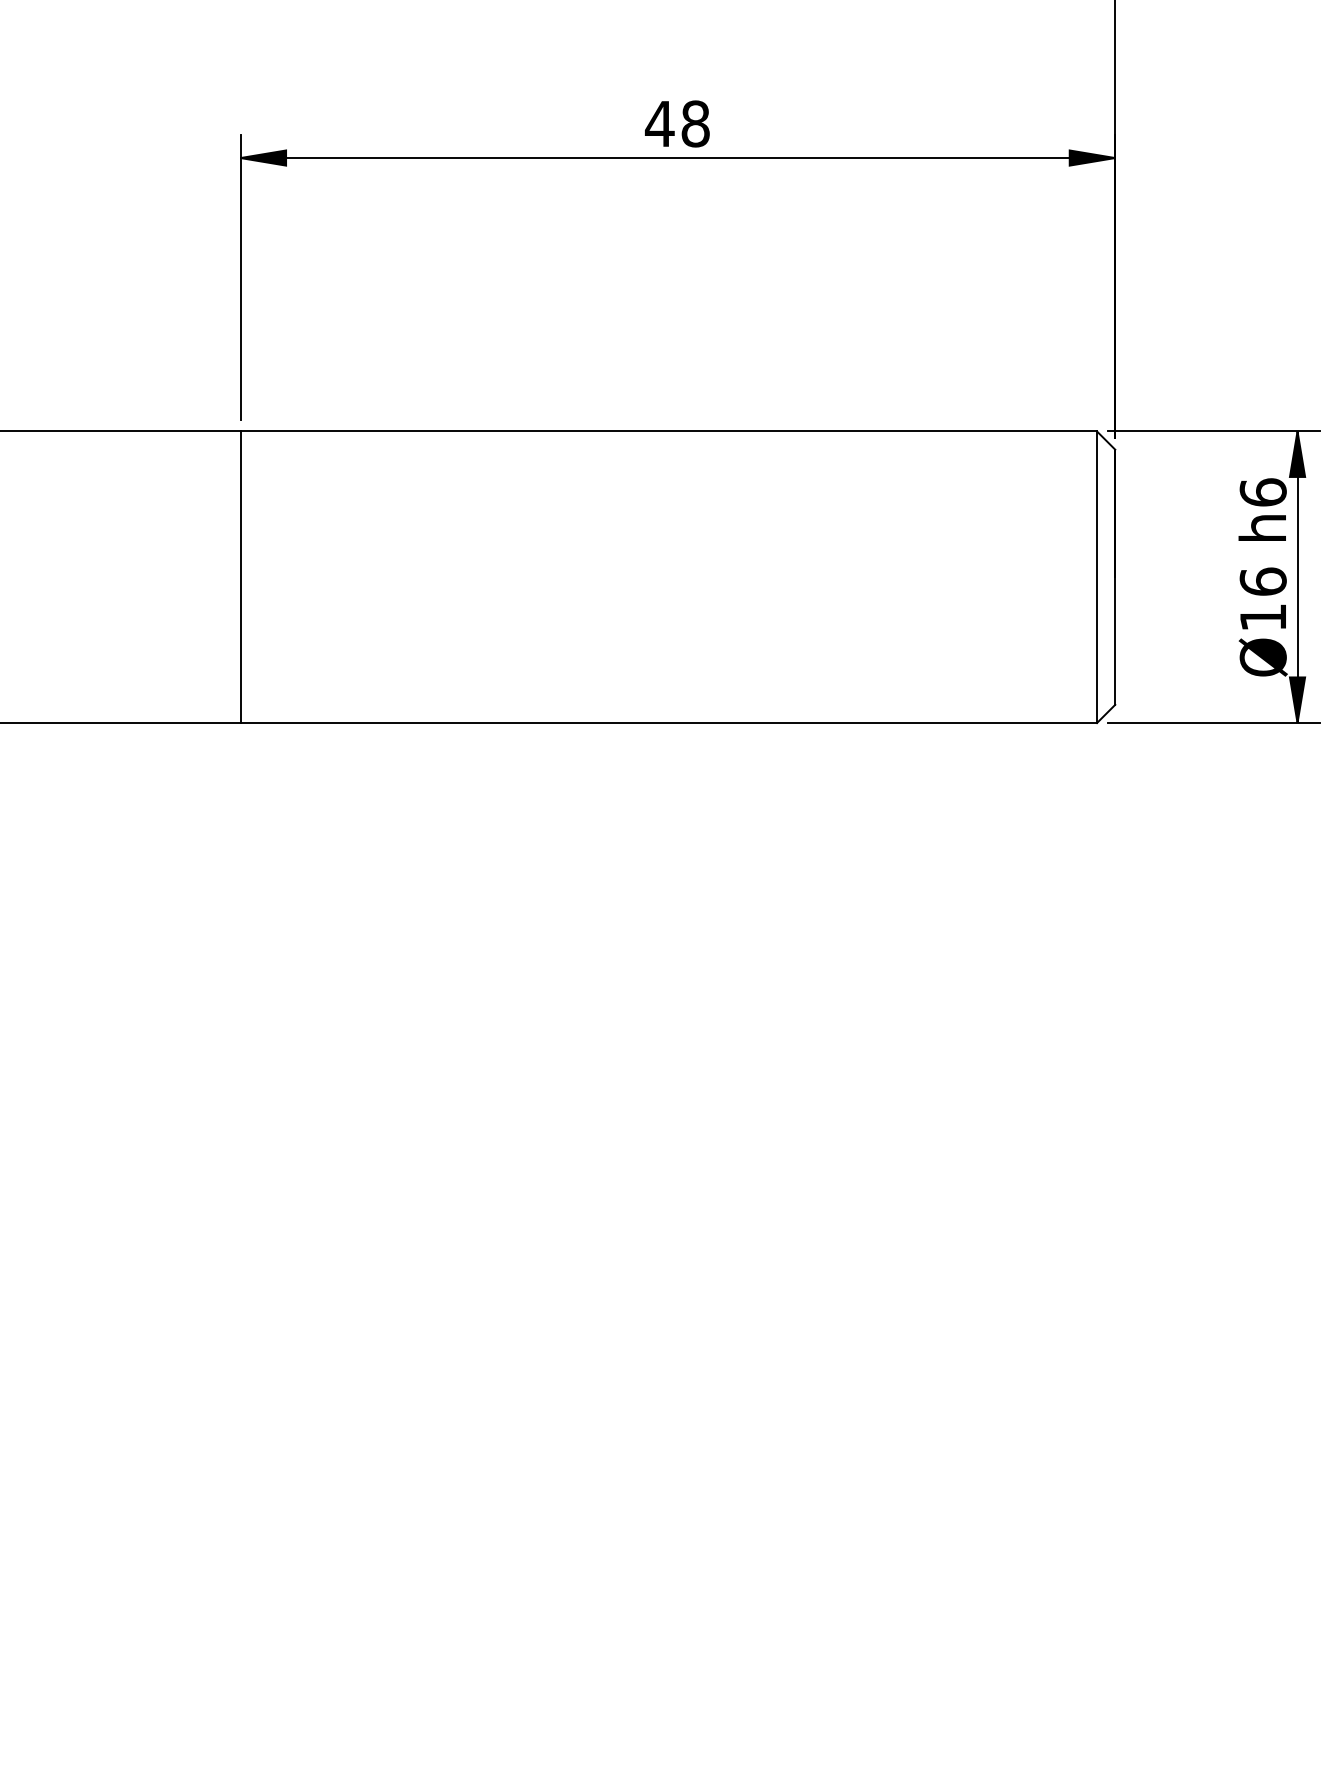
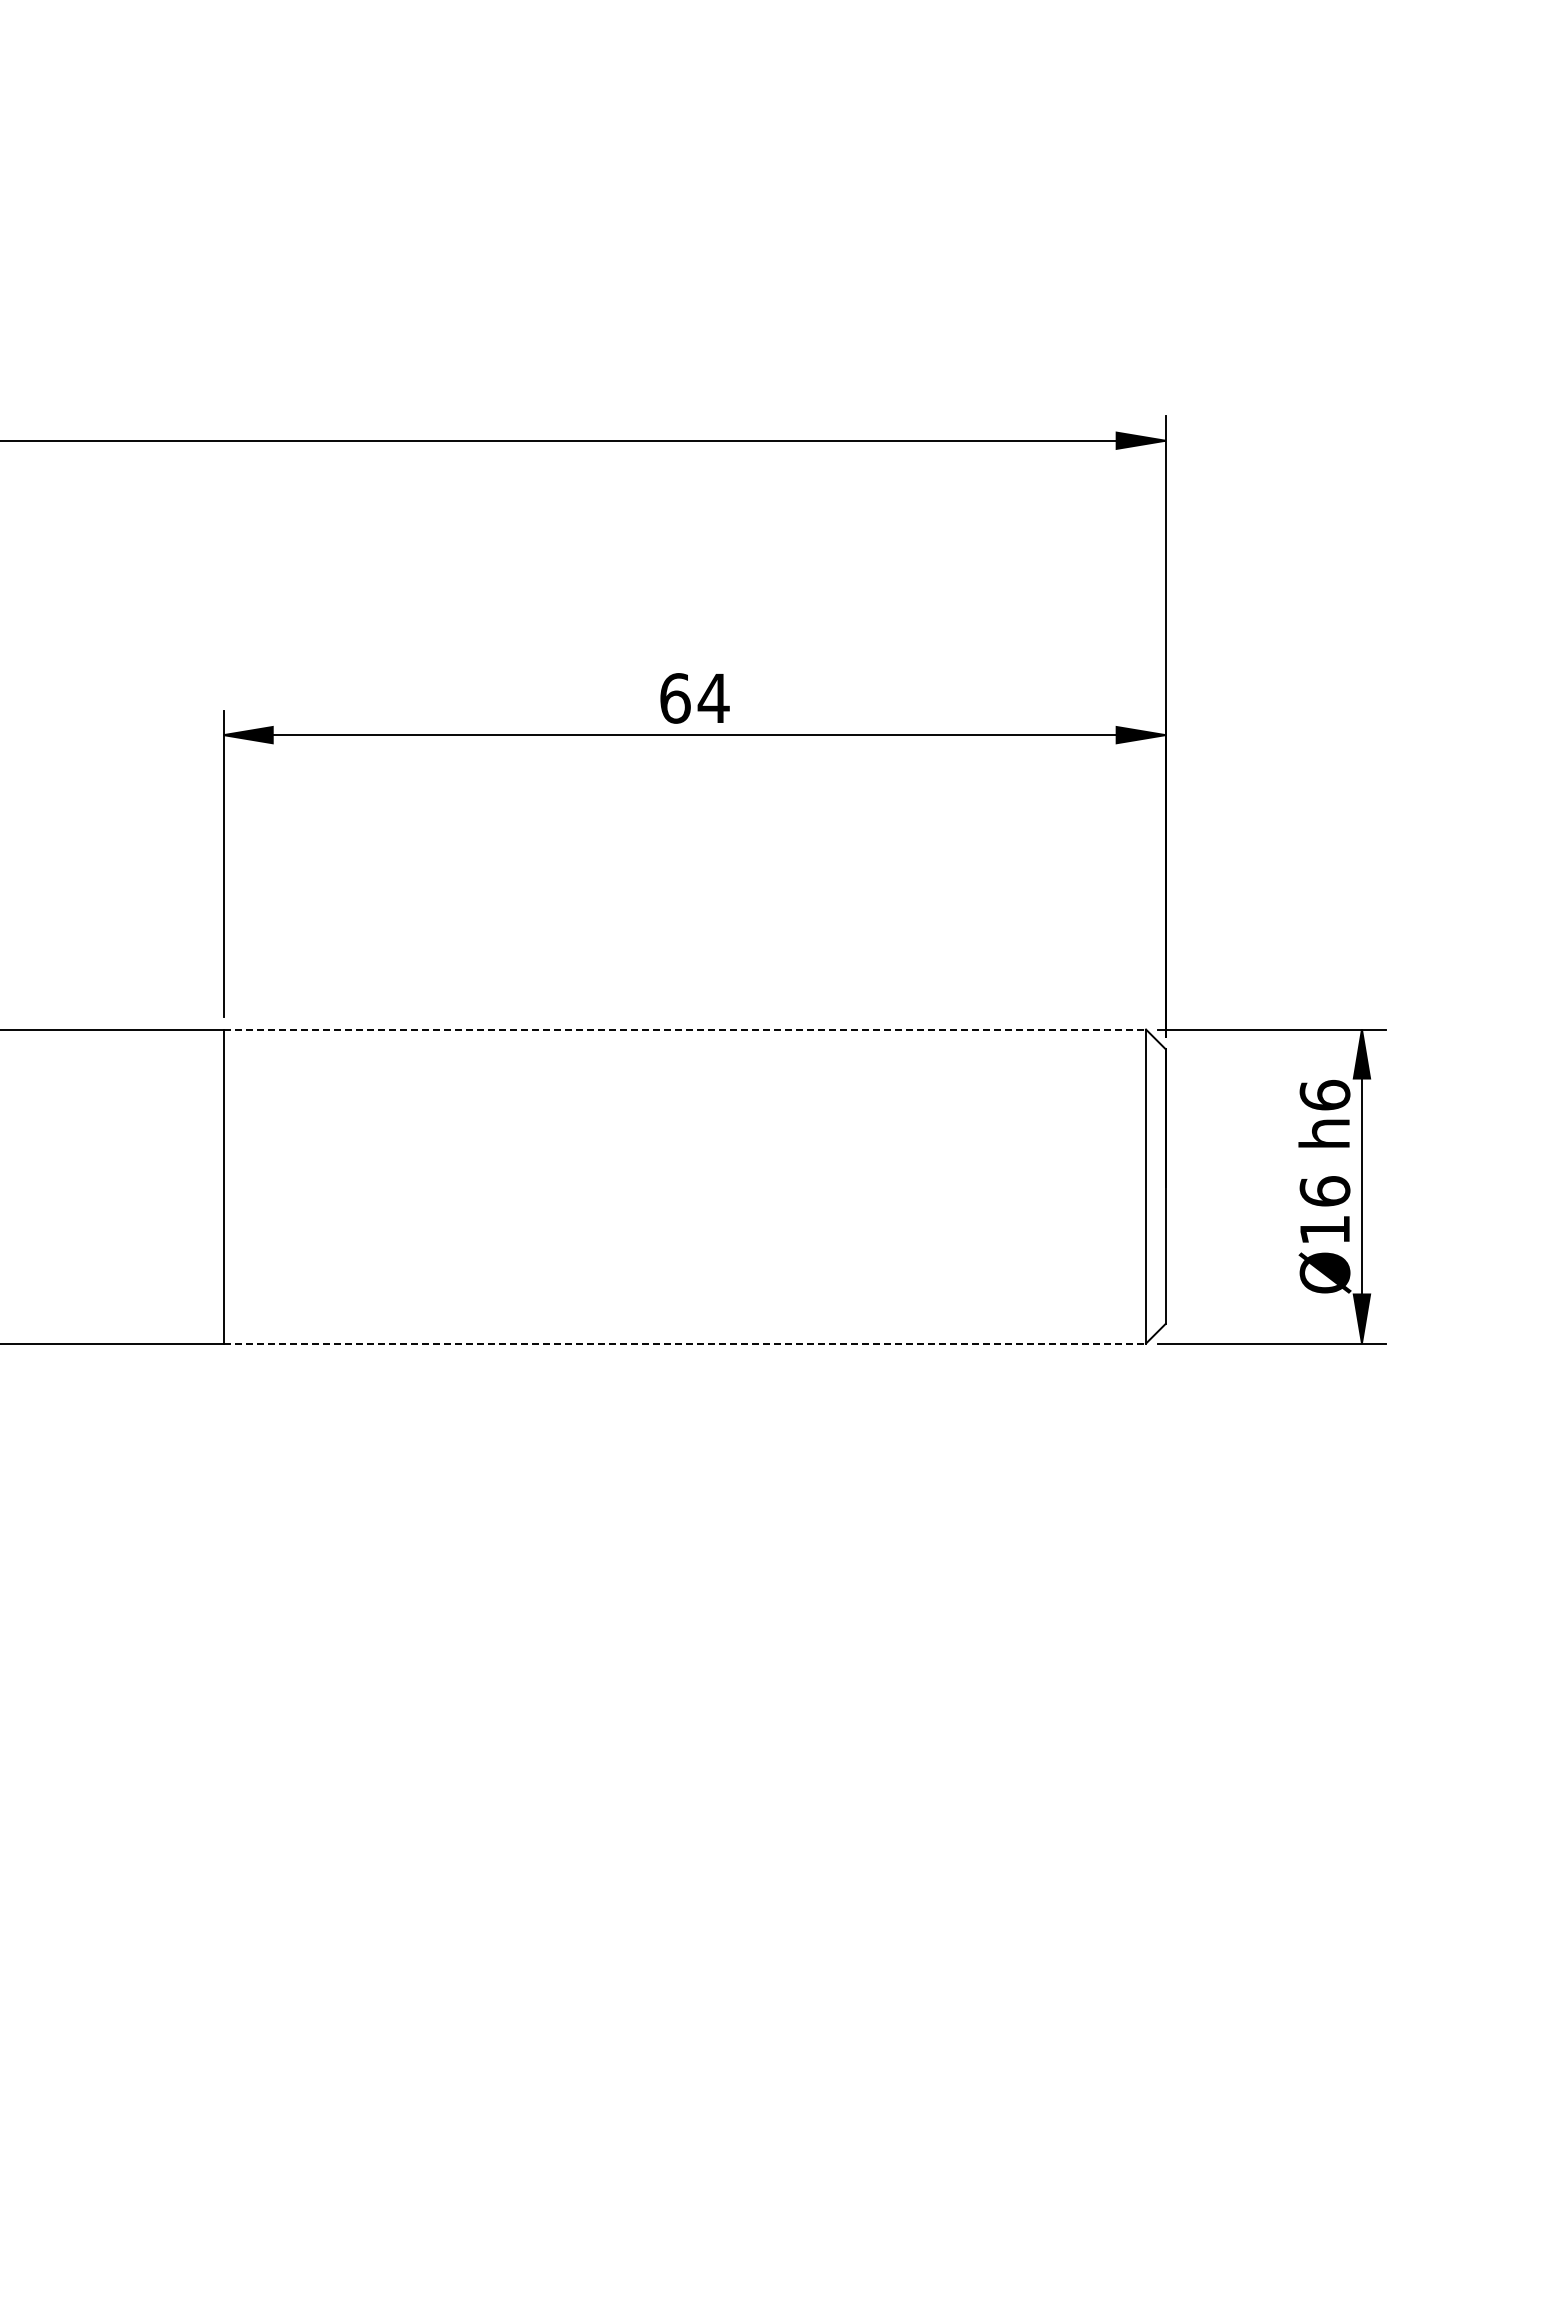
text: (677, 124) -> (694, 698), 48 -> 64
line: (669, 431) -> (685, 1029), solid -> dashed
line: (669, 722) -> (685, 1343), solid -> dashed

